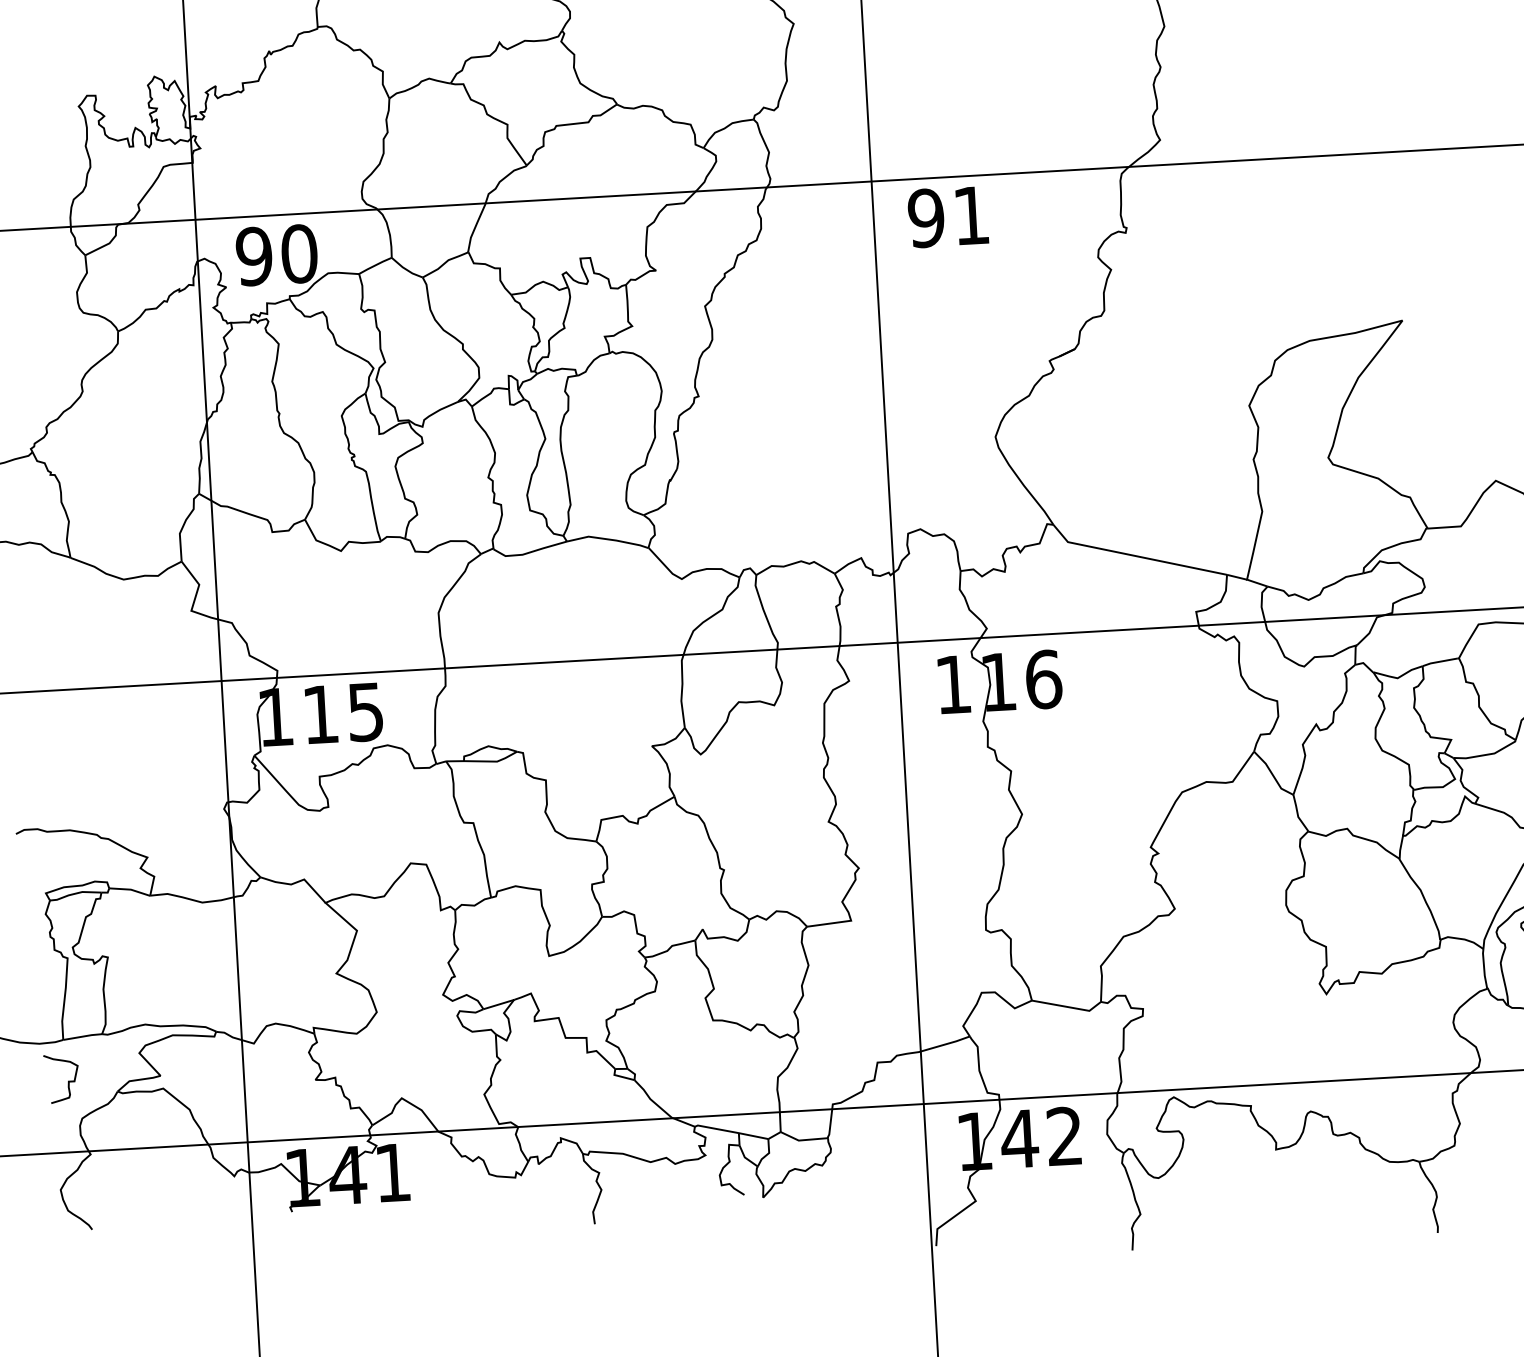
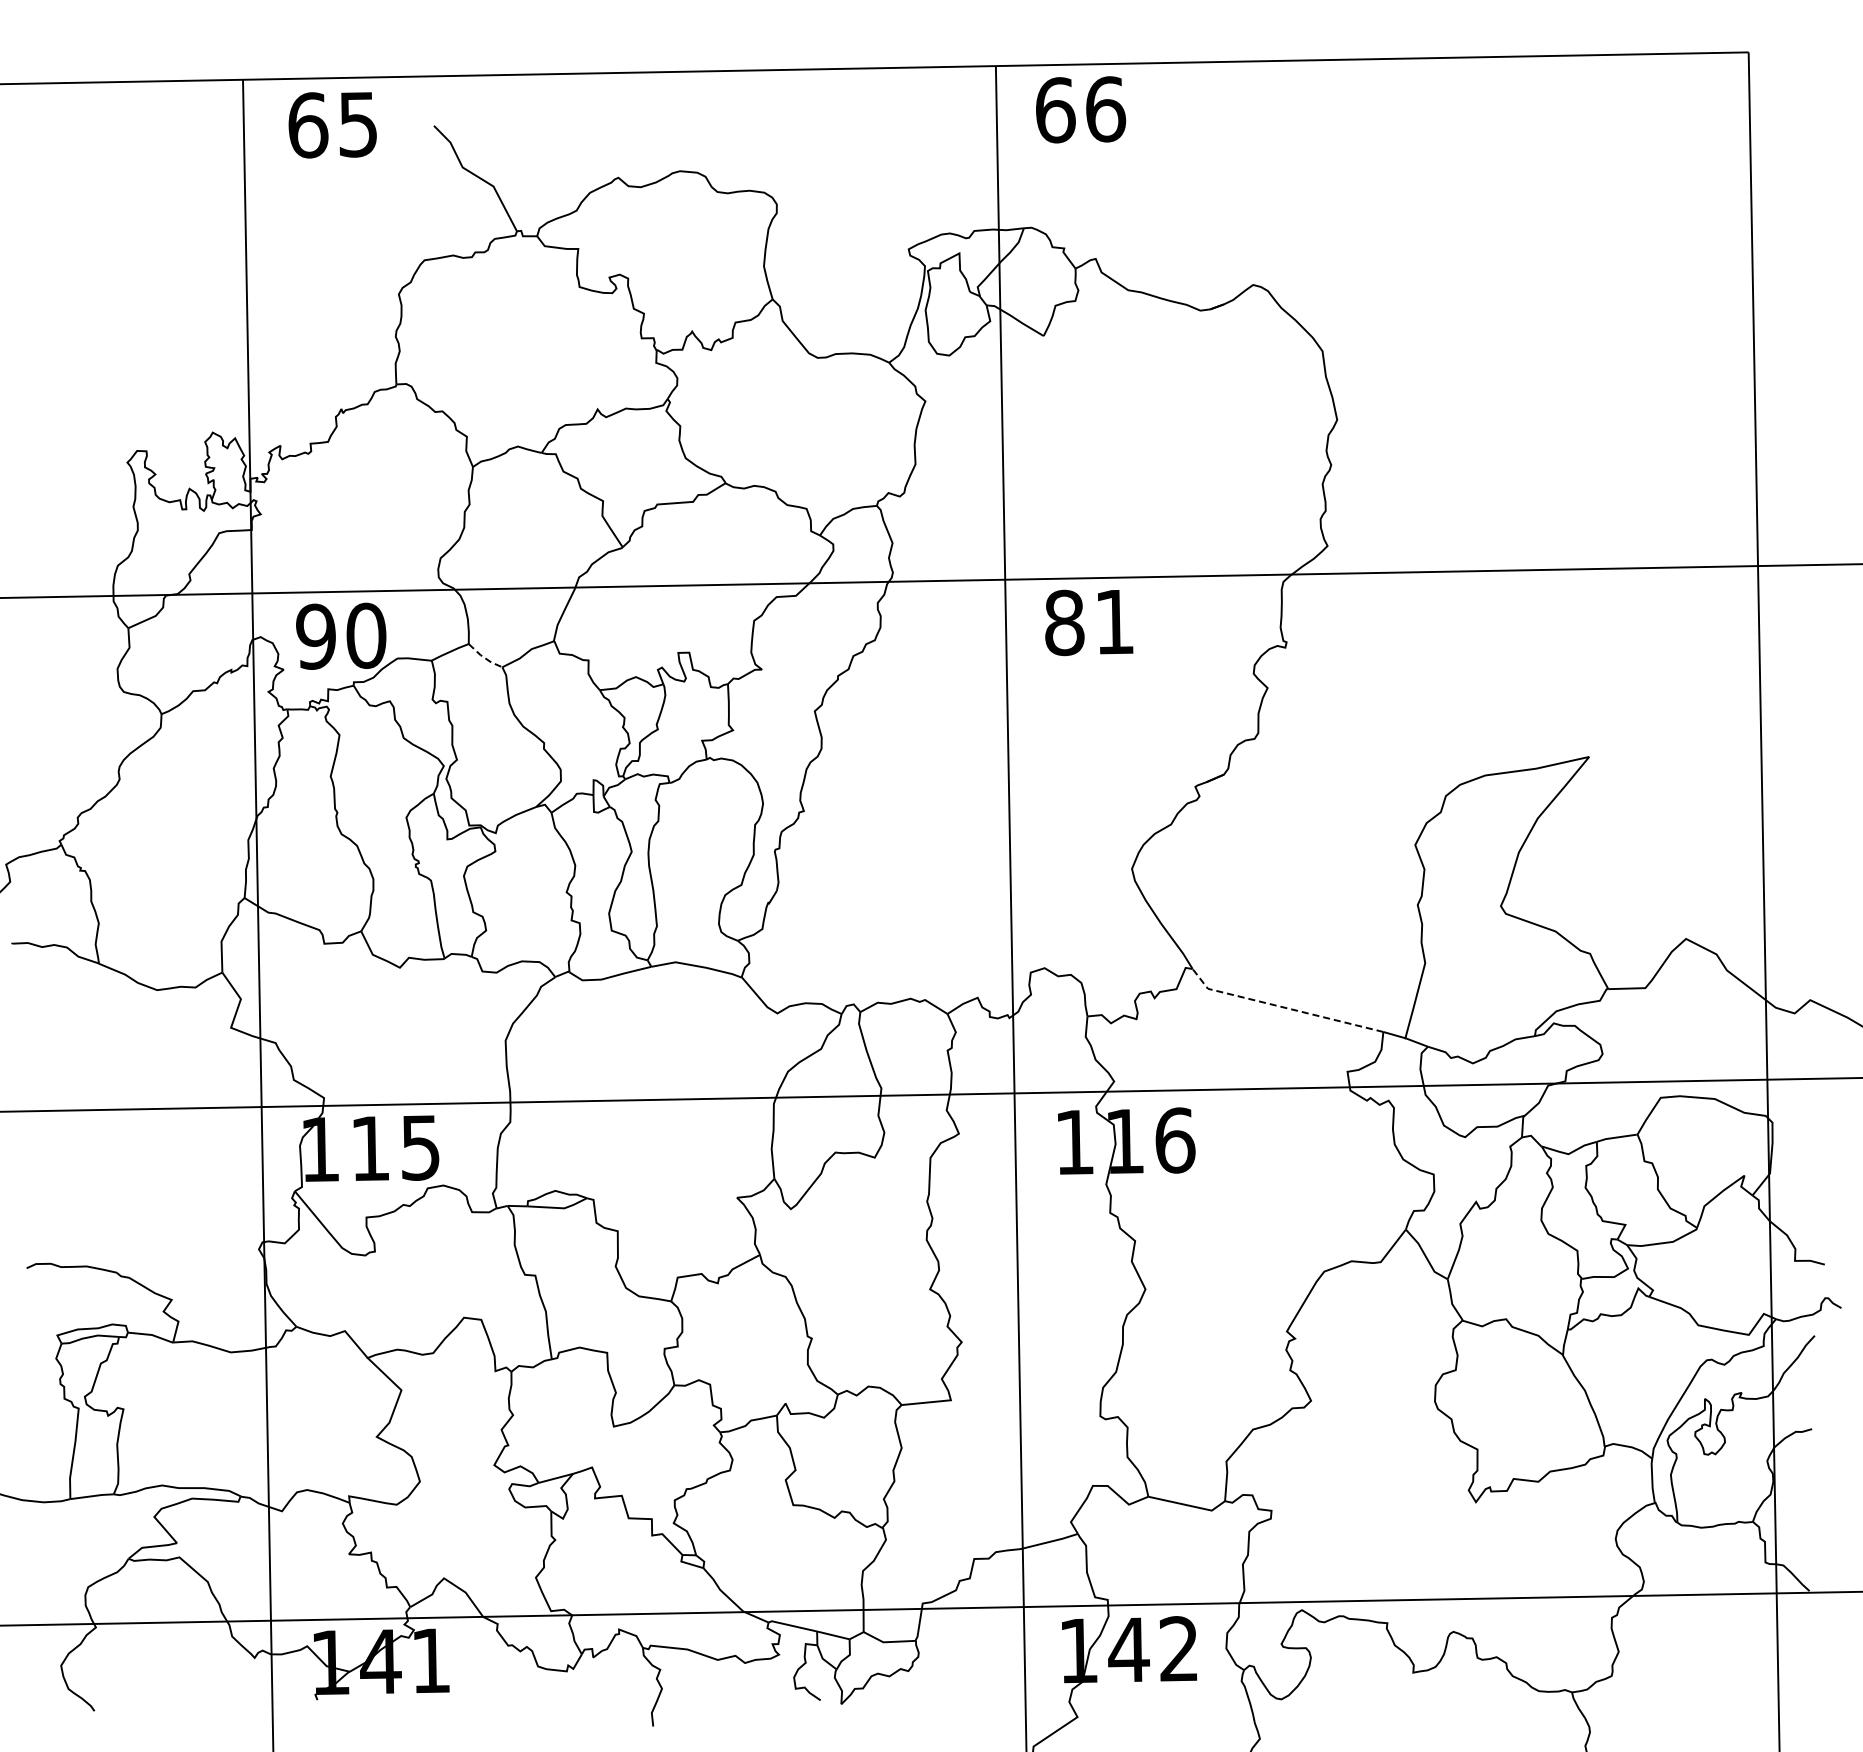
text: (926, 217) -> (1064, 622), 91 -> 81
line: (406, 269) -> (484, 657), solid -> dashed
line: (1135, 556) -> (1282, 1007), solid -> dashed
curve: (67, 1081) -> (73, 1545), removed

